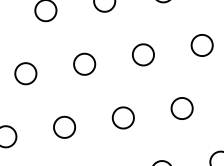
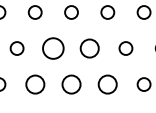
circle: (143, 54) -> (89, 48), size x1.4
circle: (84, 64) -> (53, 48), size x1.6
circle: (181, 108) -> (107, 84), size x1.4
circle: (123, 117) -> (71, 84), size x1.4
circle: (63, 127) -> (34, 84), size x1.4

